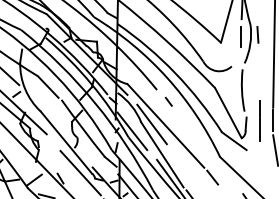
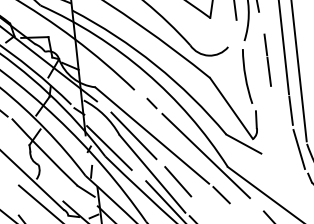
line: (259, 120) -> (266, 59), moved
line: (204, 146) -> (205, 155), added
line: (180, 163) -> (177, 182), added

